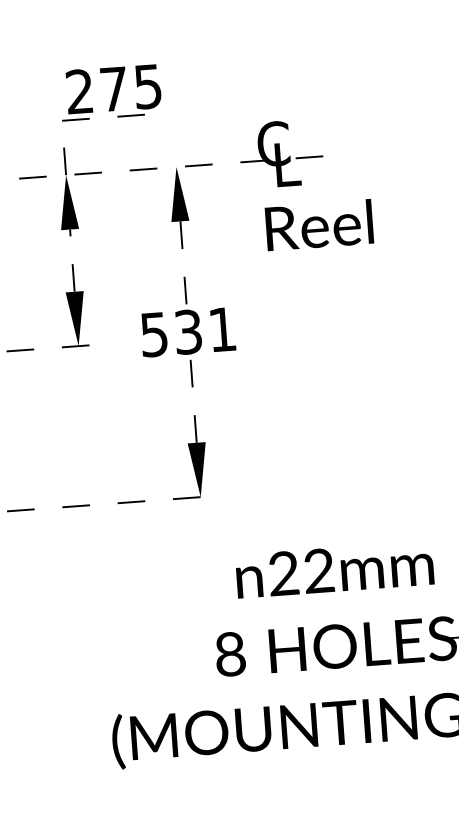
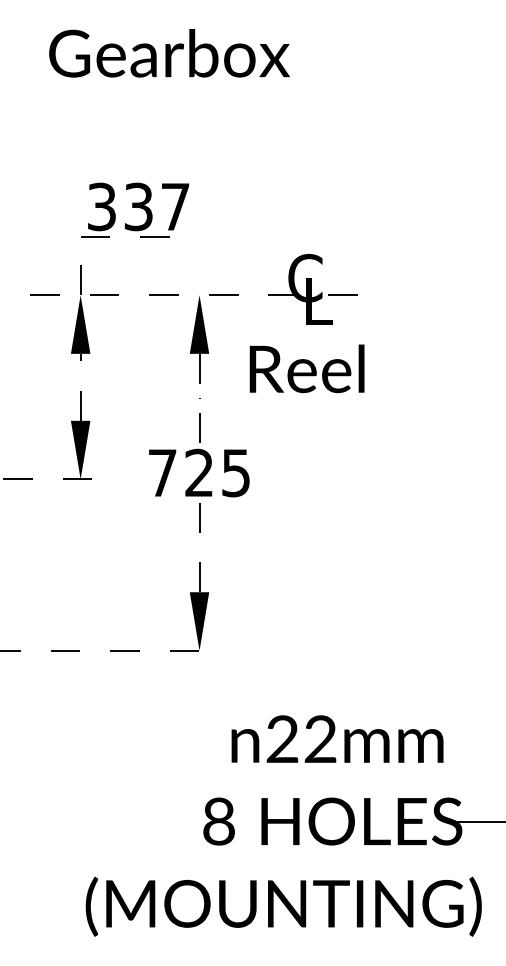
text: (113, 88) -> (138, 206), 275 -> 337
text: (318, 224) -> (306, 368), moved
text: (187, 332) -> (198, 473), 531 -> 725

